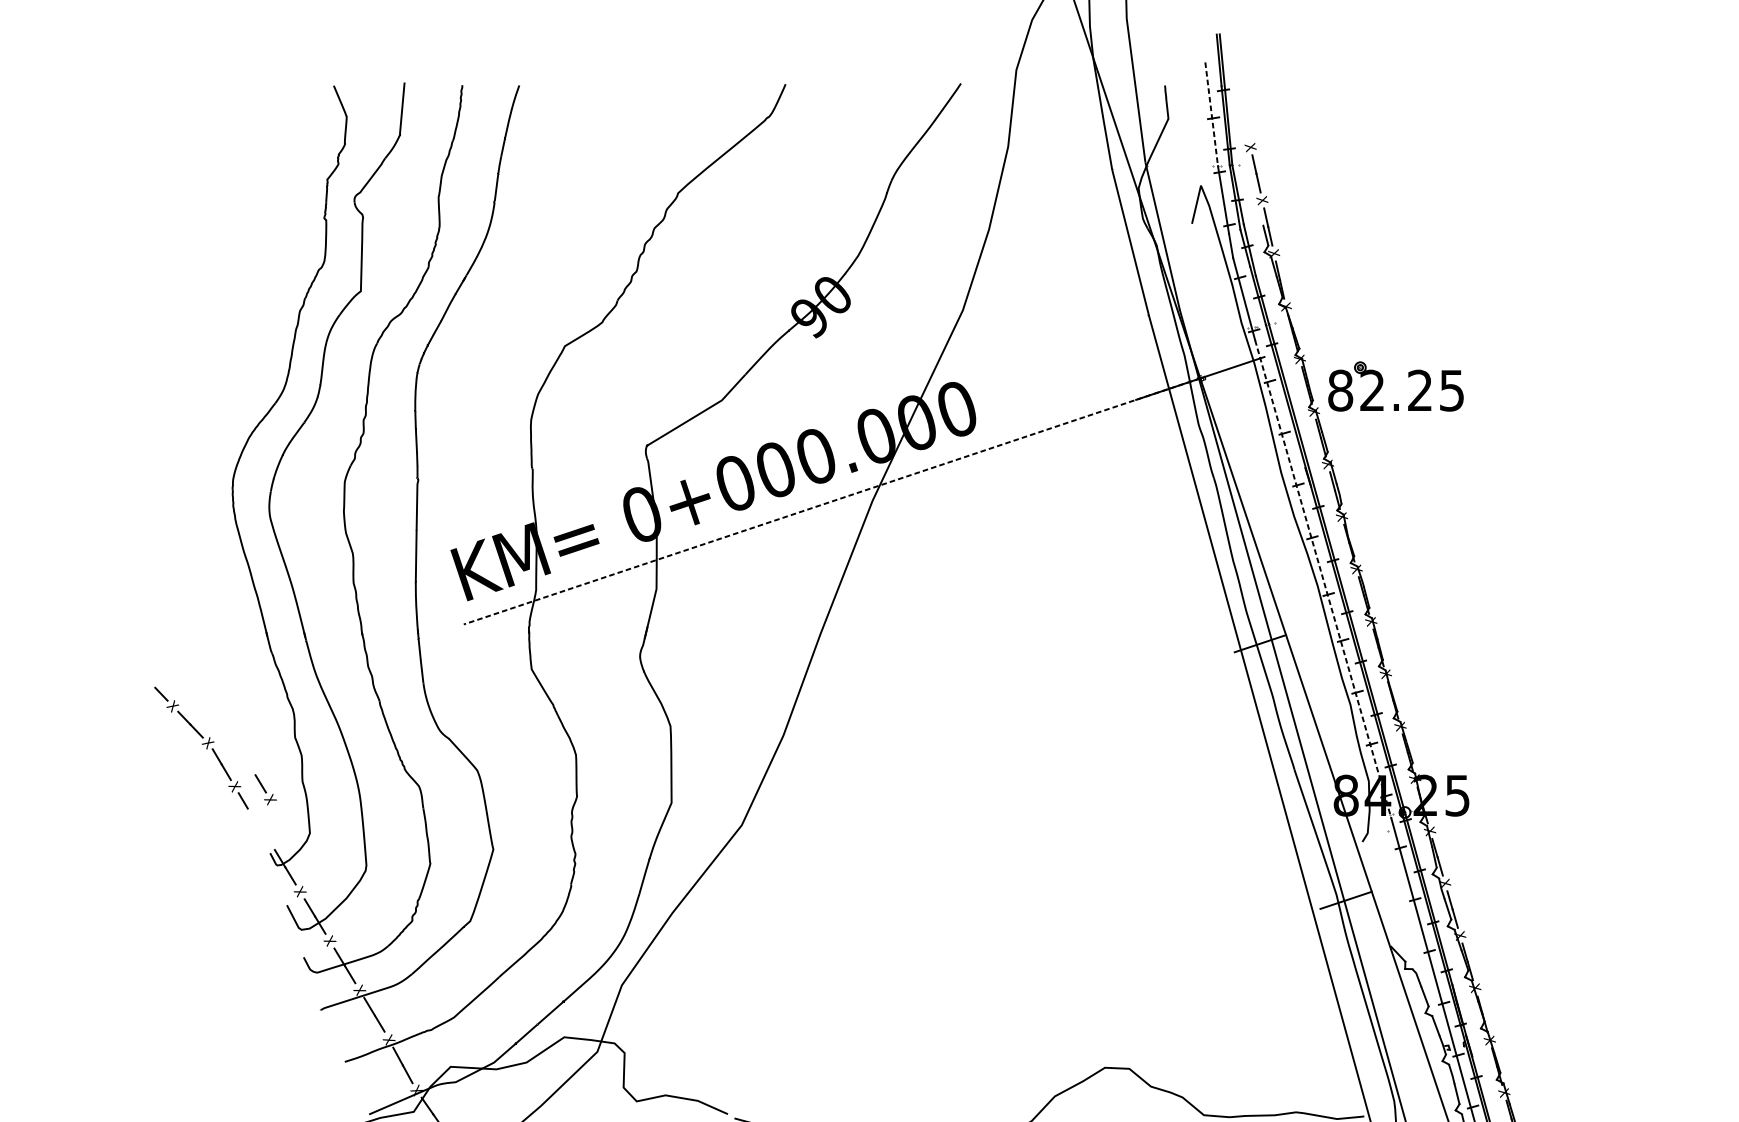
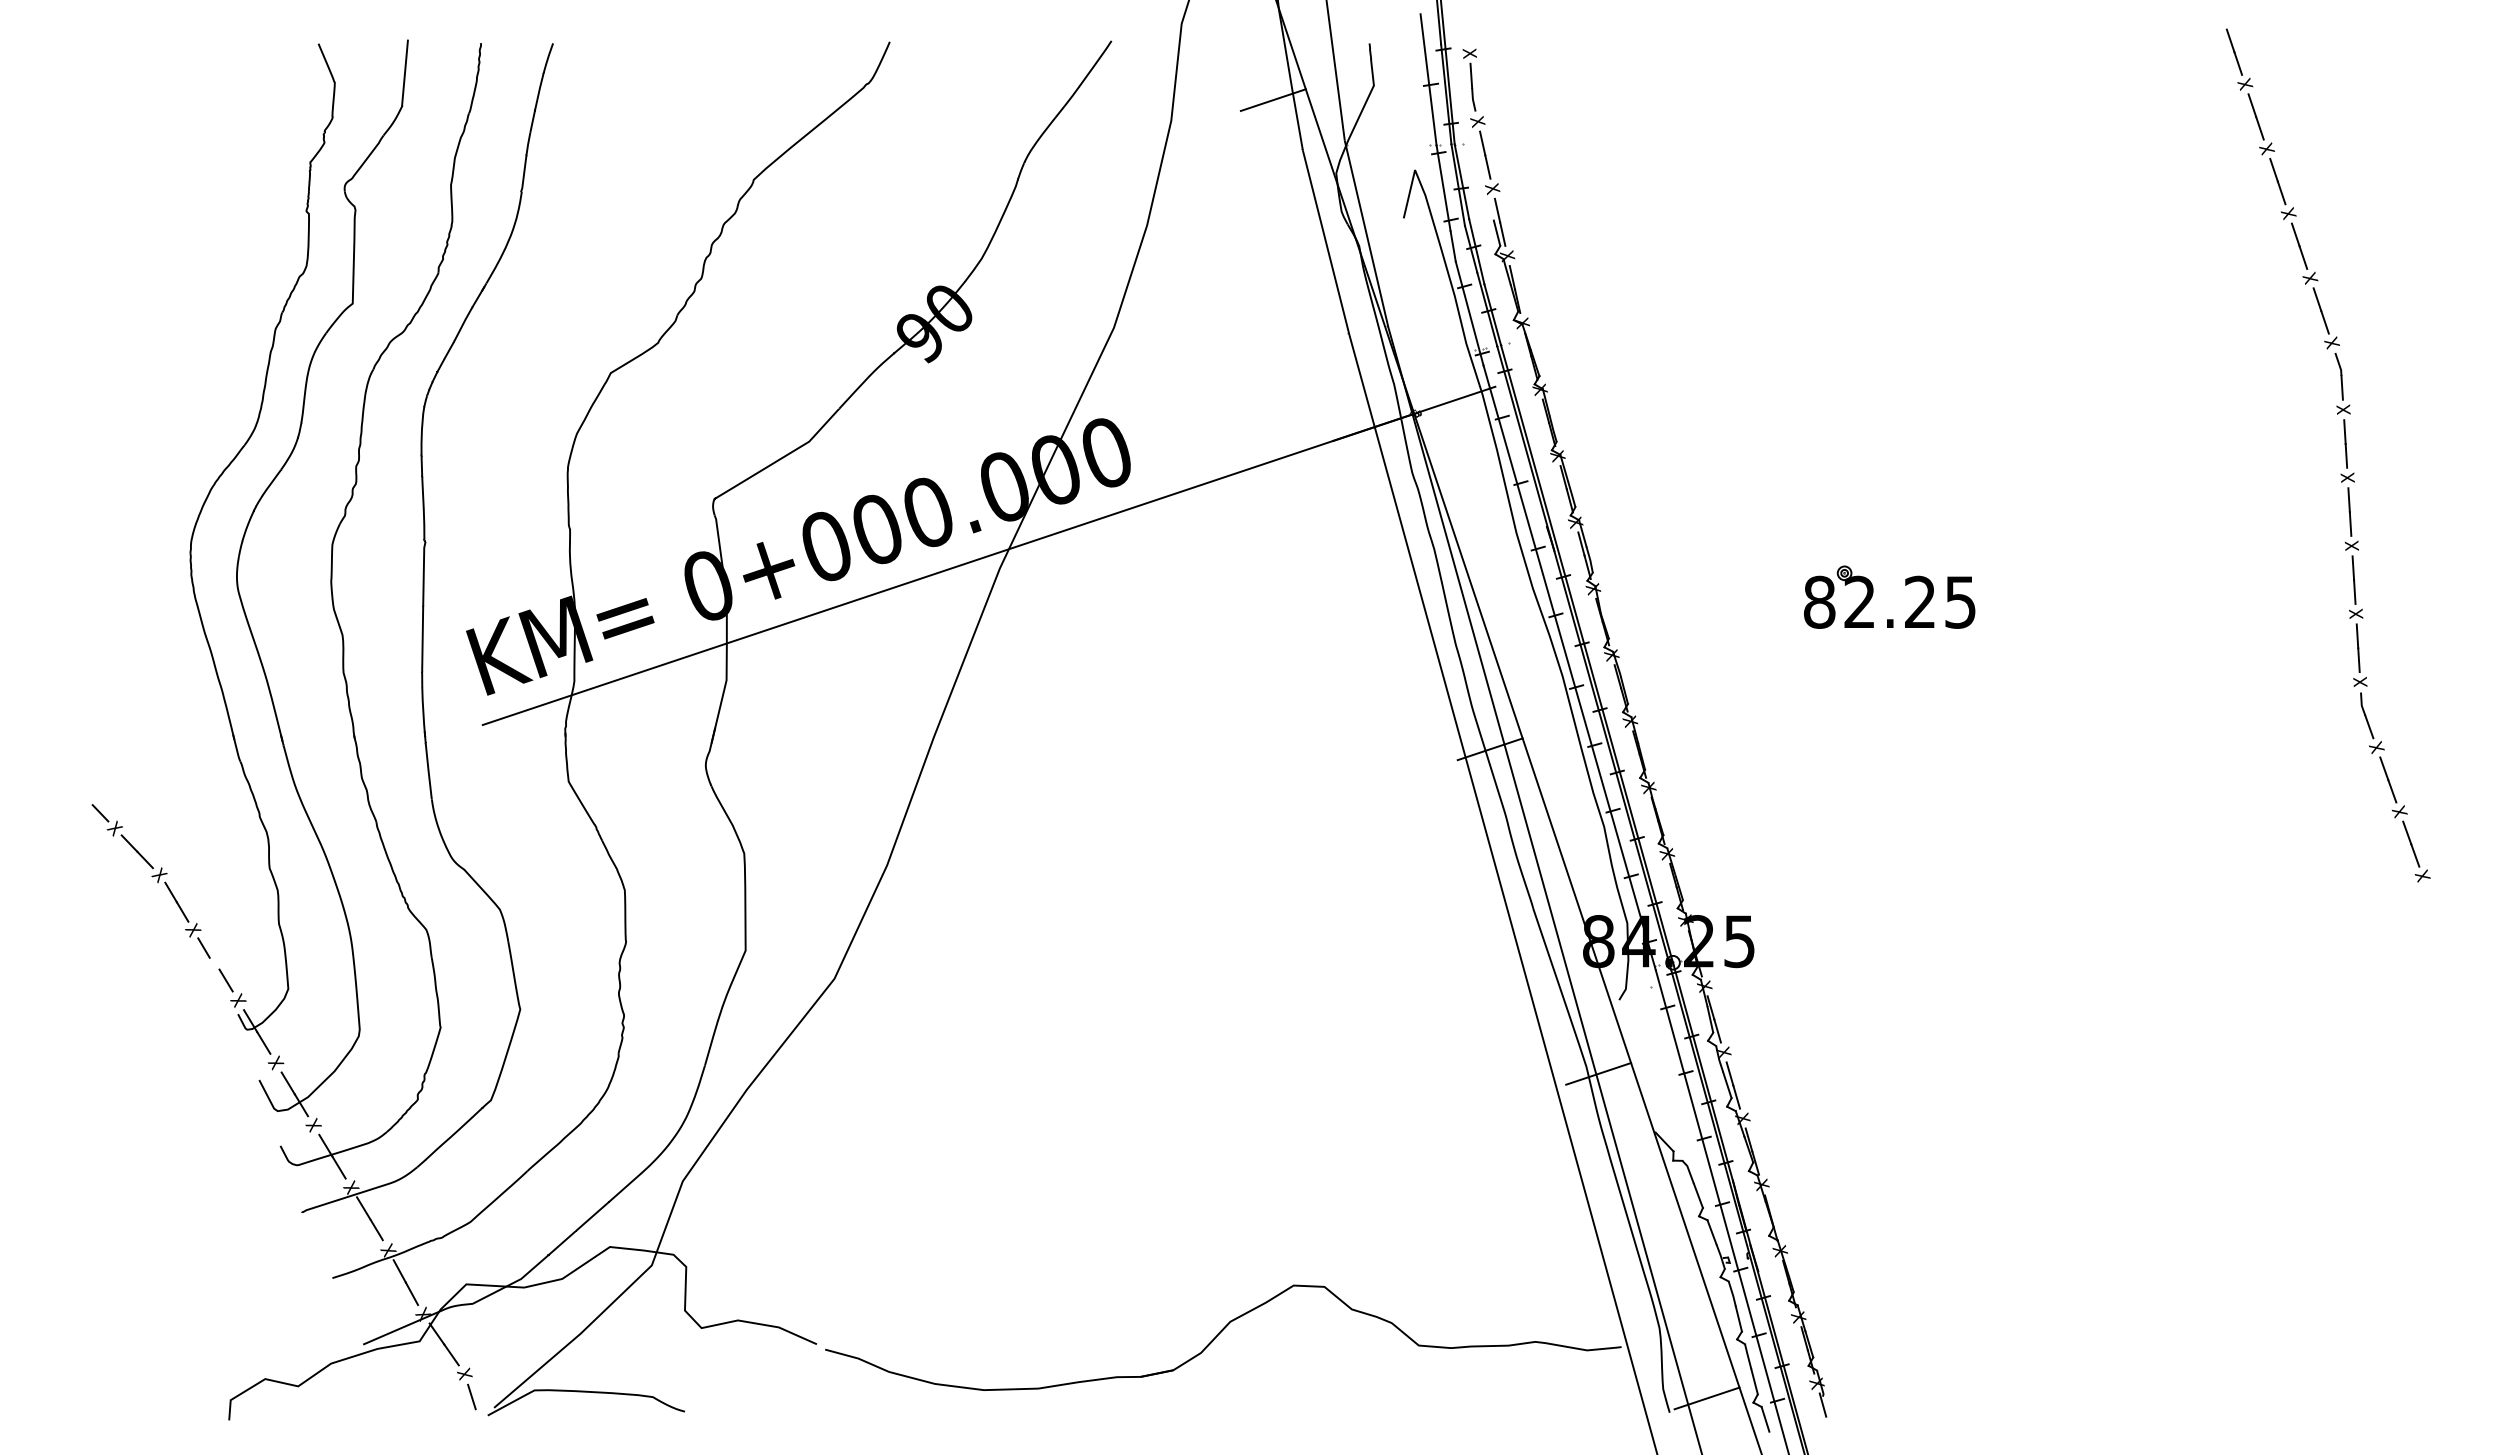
line: (1211, 114) -> (1428, 80), dashed -> solid
part: (1244, 114) -> (1469, 79), added
line: (1088, 129) -> (1272, 99), added
part: (1383, 383) -> (1873, 593), moved
line: (832, 501) -> (948, 569), dashed -> solid
line: (1323, 579) -> (1569, 668), dashed -> solid
part: (265, 789) -> (232, 987), moved

